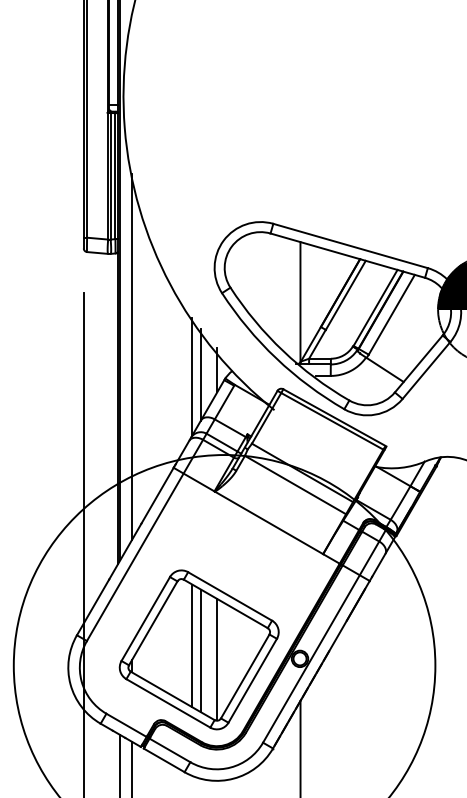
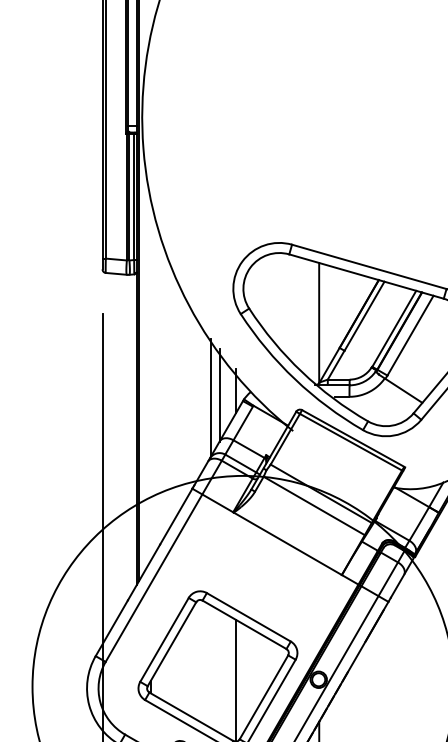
line: (132, 356) -> (151, 377), removed
line: (192, 645) -> (211, 666), removed
line: (200, 650) -> (219, 671), removed

